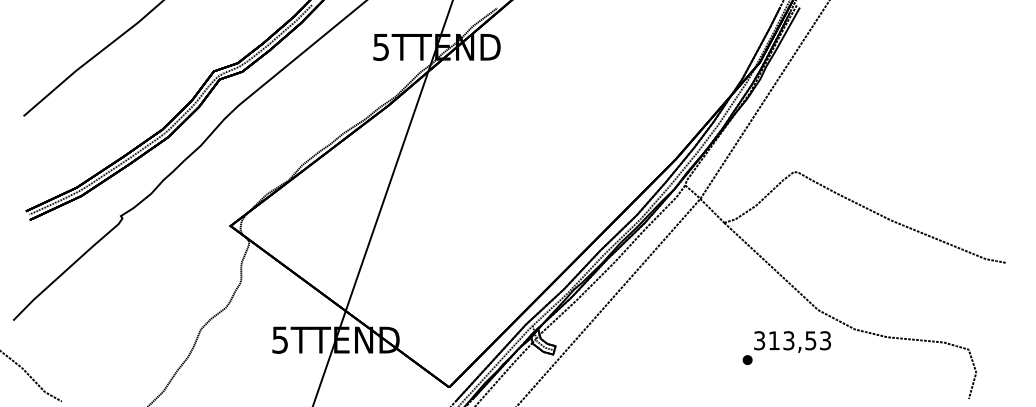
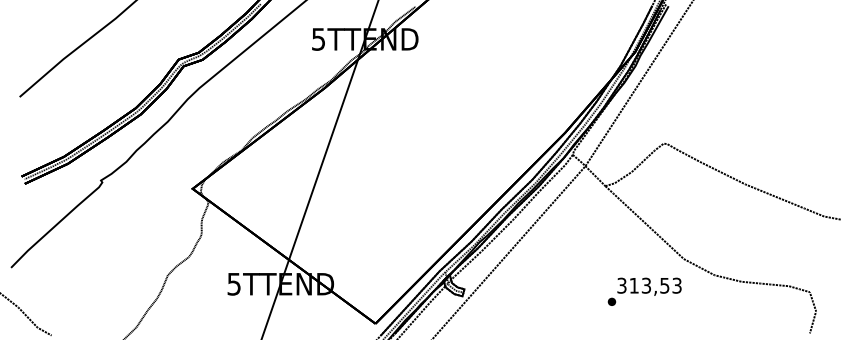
text: (786, 347) -> (644, 291), moved

